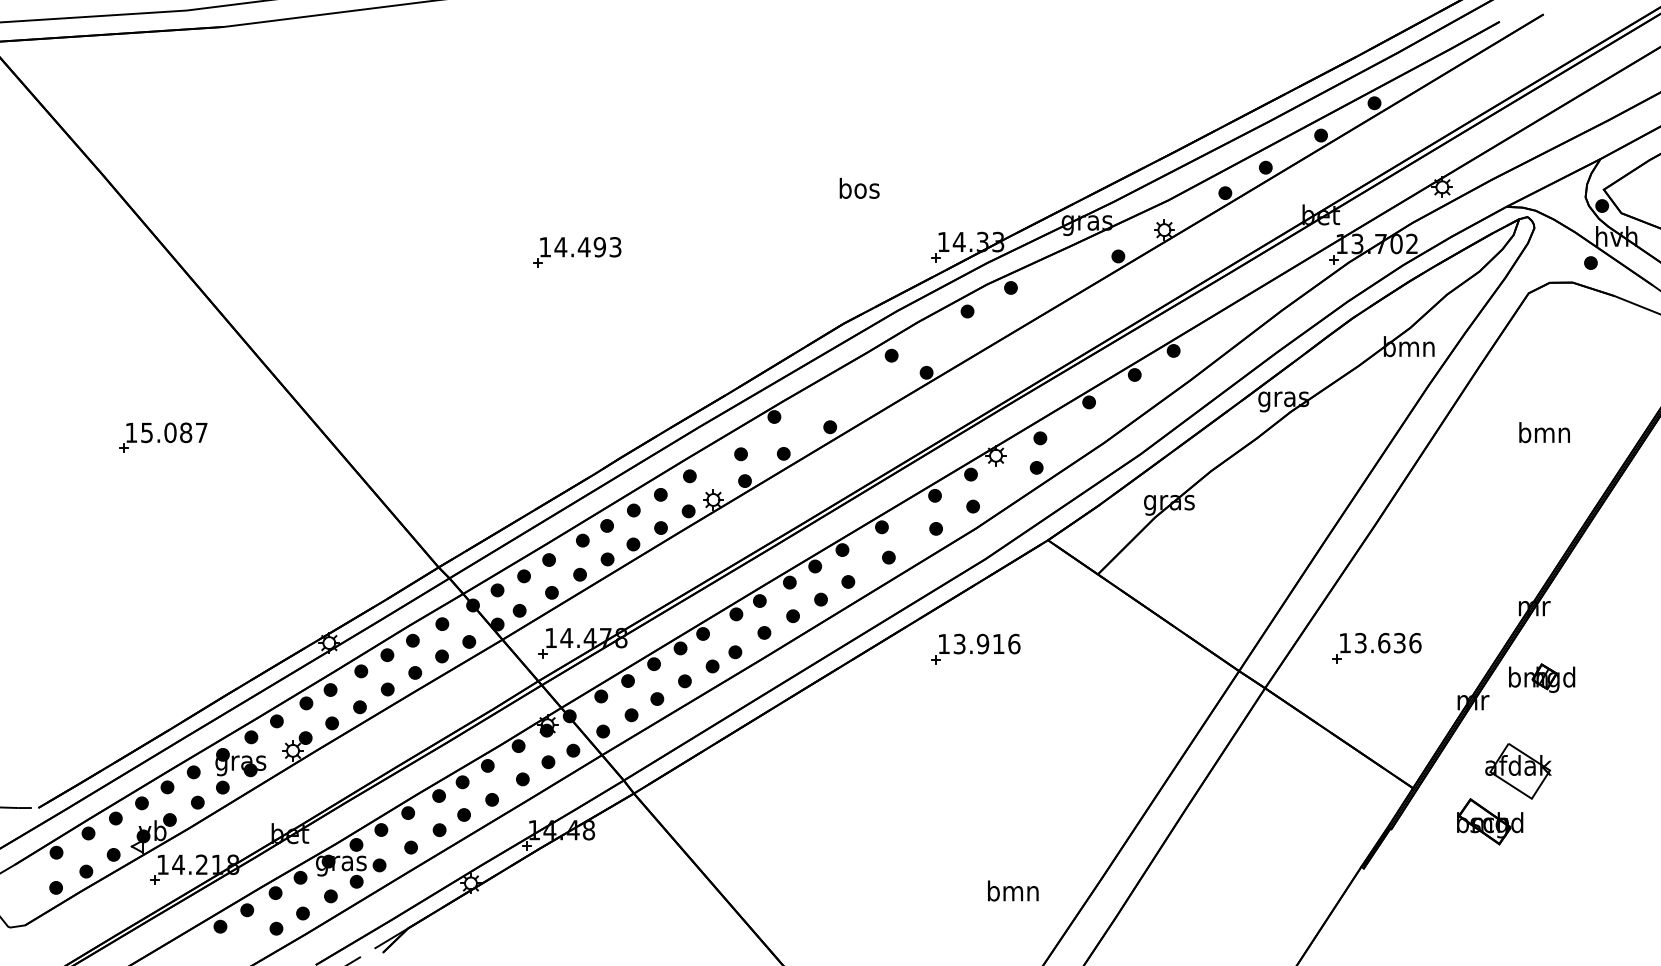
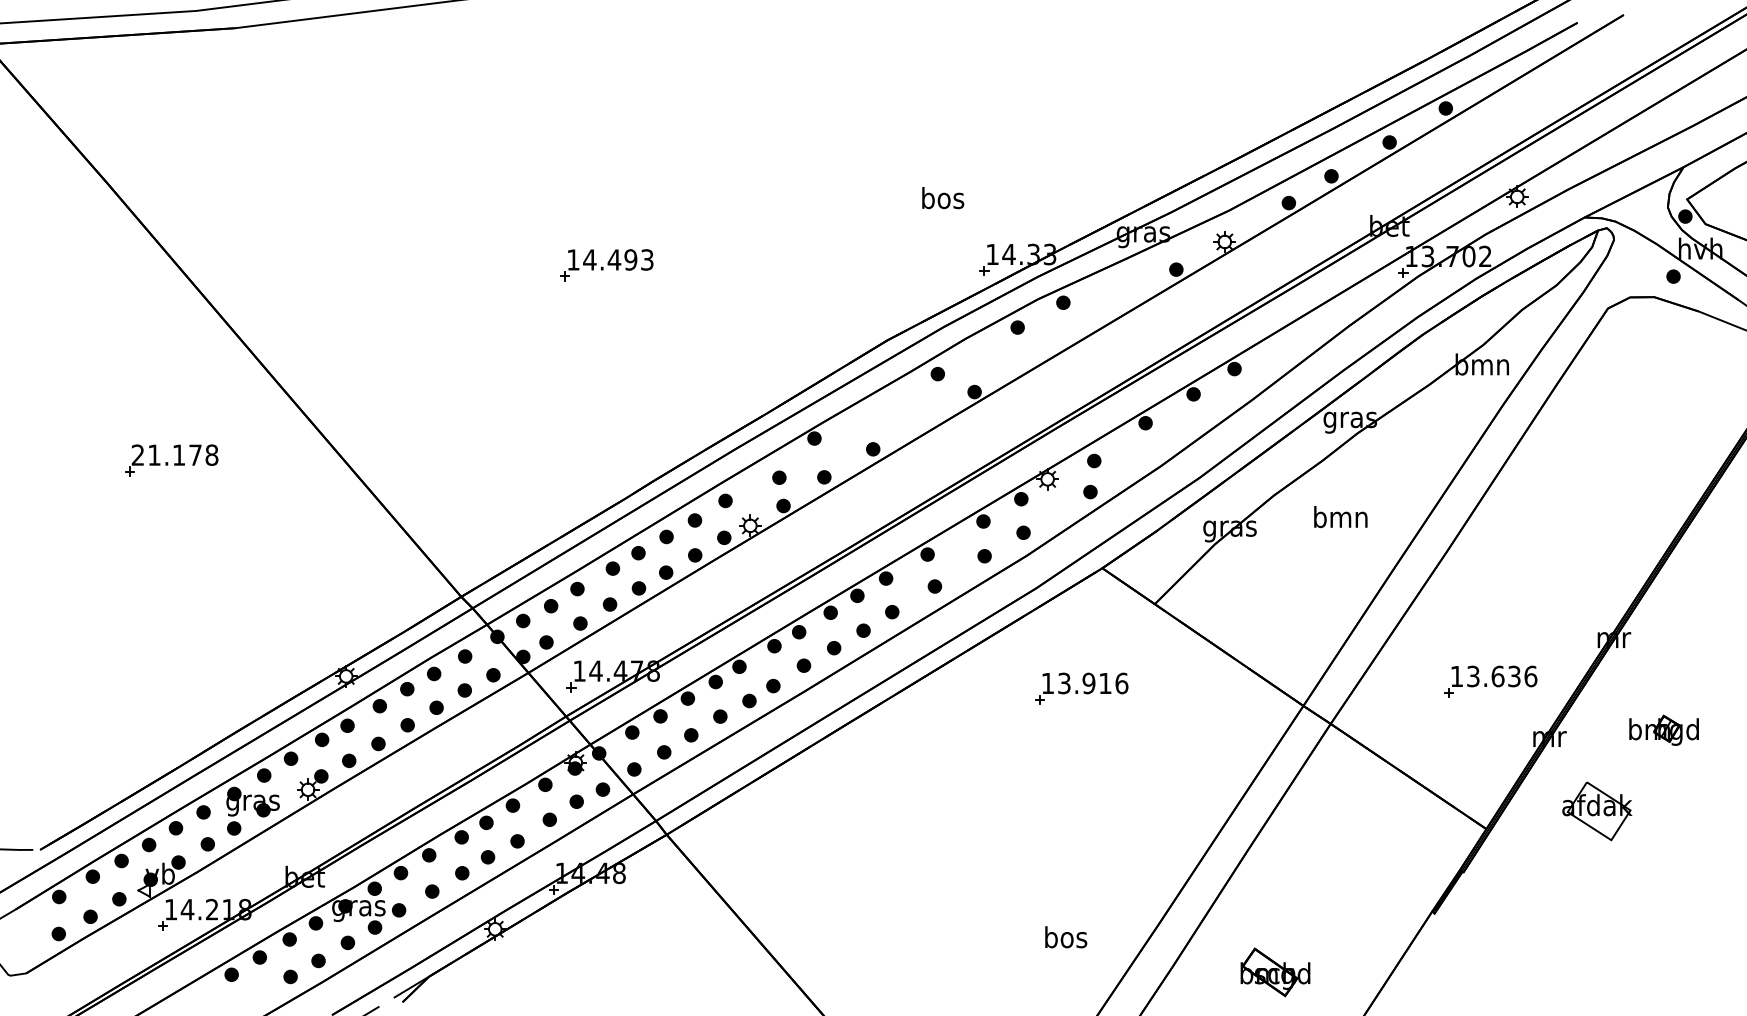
text: (859, 188) -> (943, 198), moved
text: (166, 432) -> (174, 454), 15.087 -> 21.178
text: (1544, 433) -> (1340, 517), moved
part: (1377, 647) -> (1490, 681), moved
part: (975, 648) -> (1081, 688), moved
part: (1541, 677) -> (1663, 729), moved
part: (1490, 821) -> (1275, 972), moved
text: (1012, 891) -> (1065, 937), bmn -> bos

